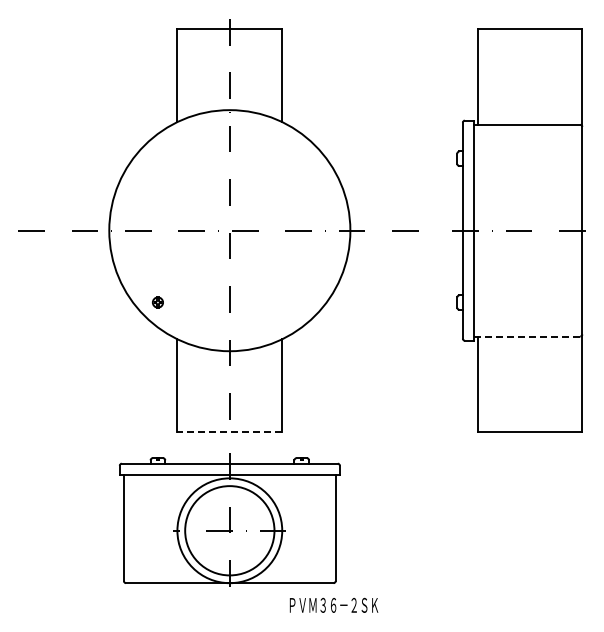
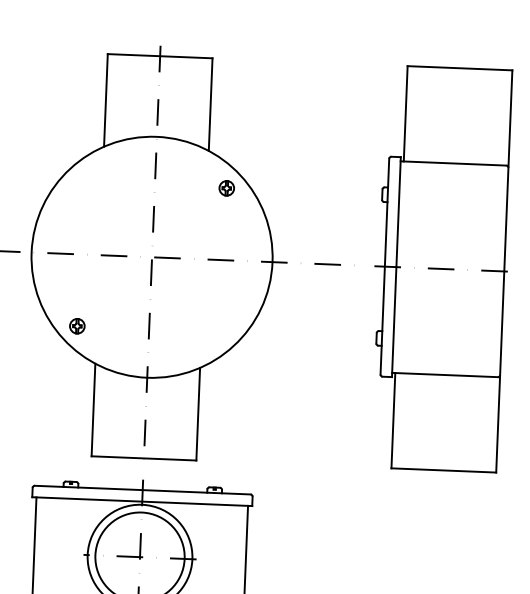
part: (301, 158) -> (226, 188), added
part: (157, 302) -> (76, 326), size x1.43
line: (527, 336) -> (445, 374), dashed -> solid
line: (229, 431) -> (143, 457), dashed -> solid

